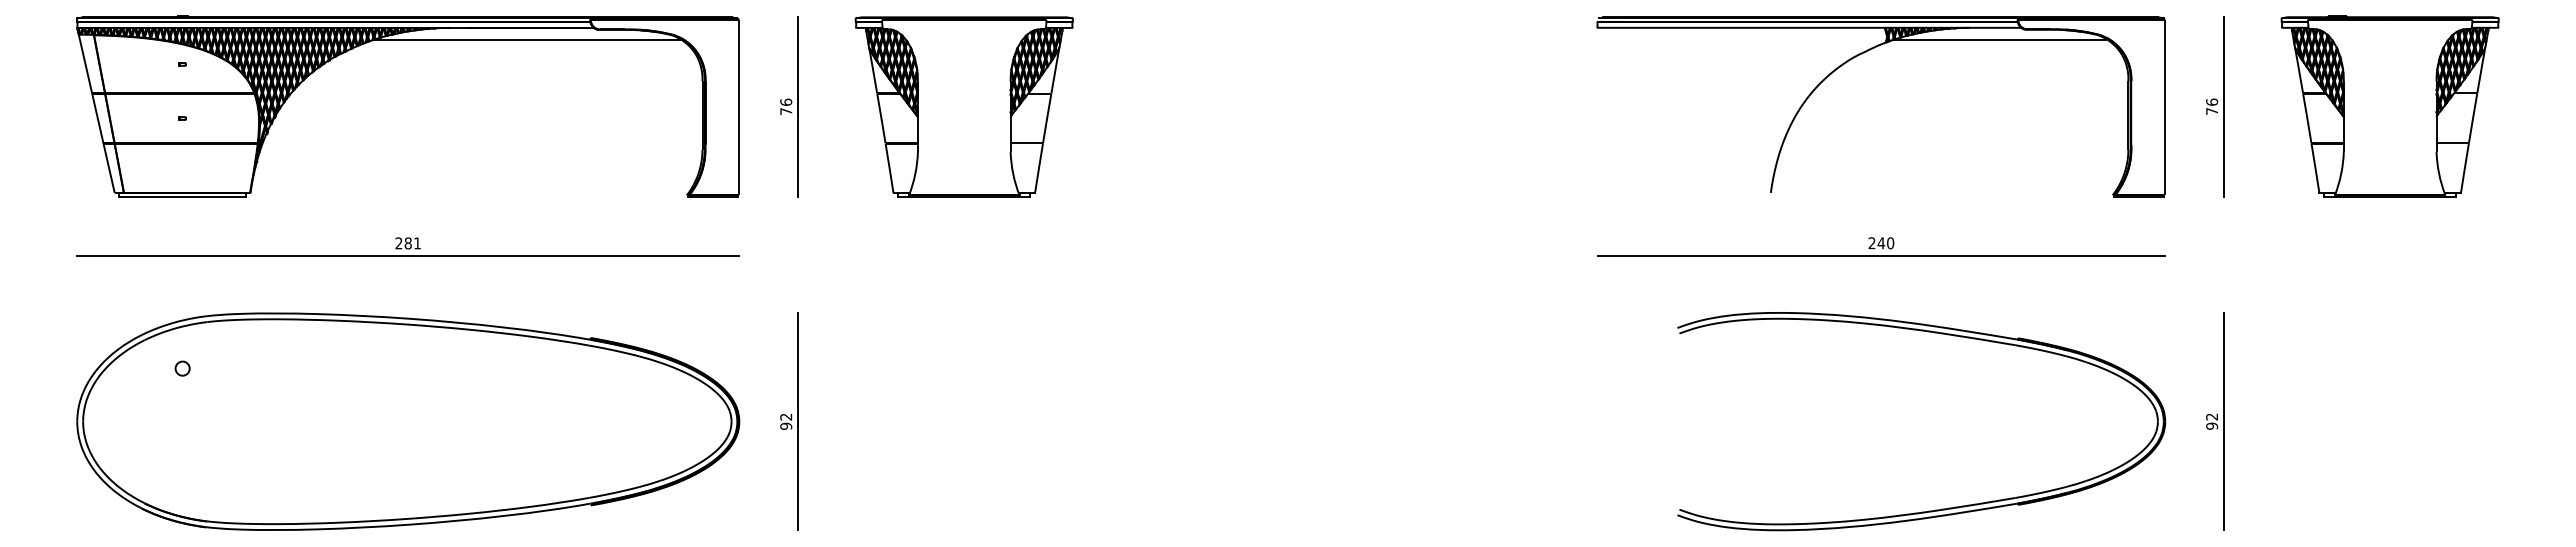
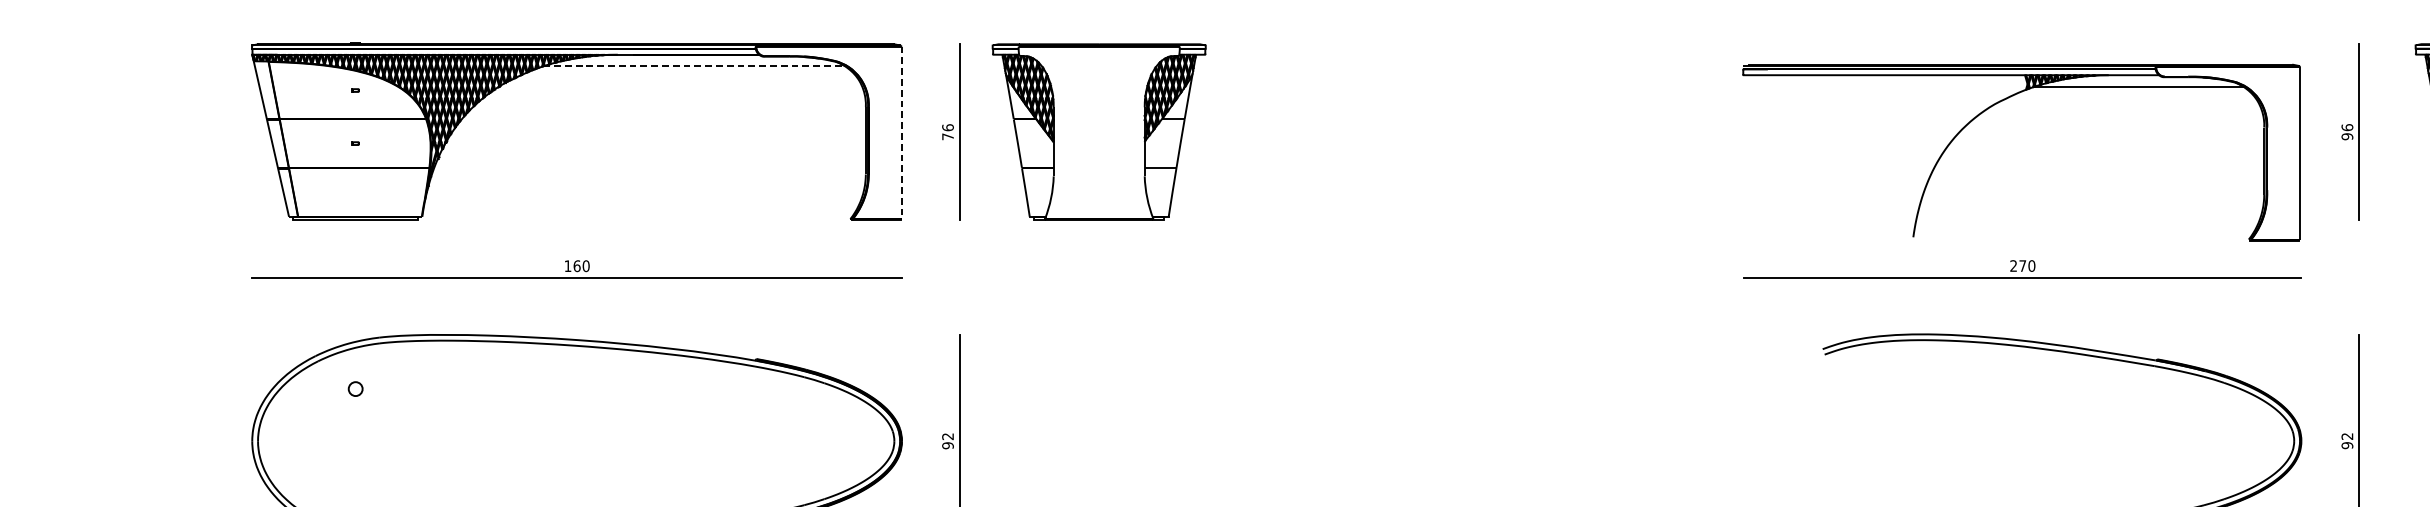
line: (527, 39) -> (694, 66), solid -> dashed
part: (1856, 57) -> (1997, 104), moved
part: (963, 106) -> (1098, 131), moved
line: (739, 107) -> (902, 132), solid -> dashed
text: (2212, 111) -> (2347, 136), 76 -> 96
text: (408, 243) -> (577, 266), 281 -> 160
text: (1881, 243) -> (2022, 266), 240 -> 270

